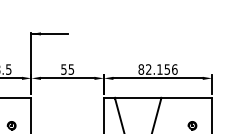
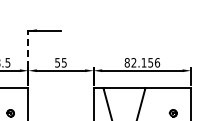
line: (31, 53) -> (28, 48), solid -> dashed

